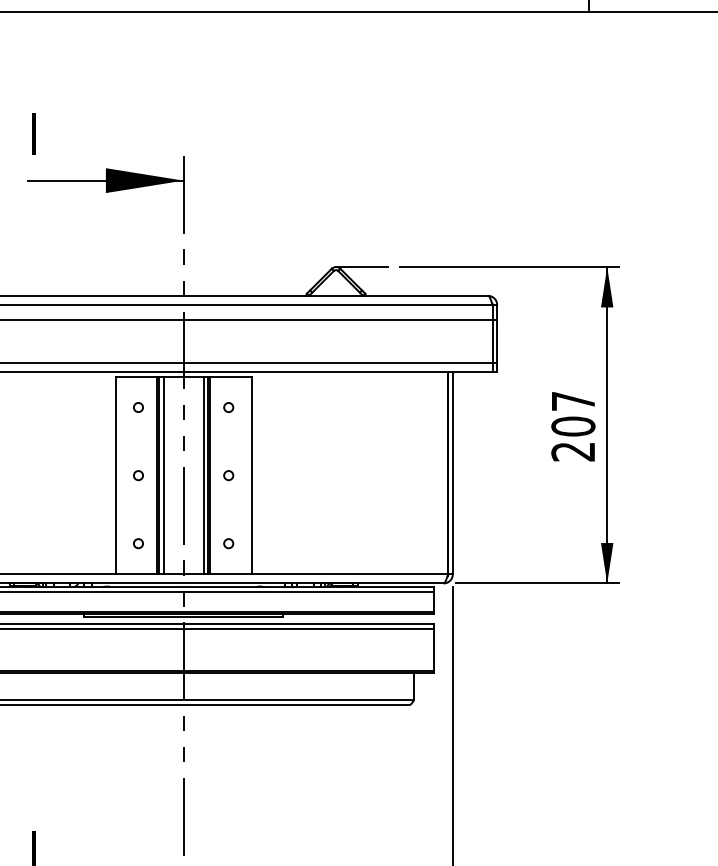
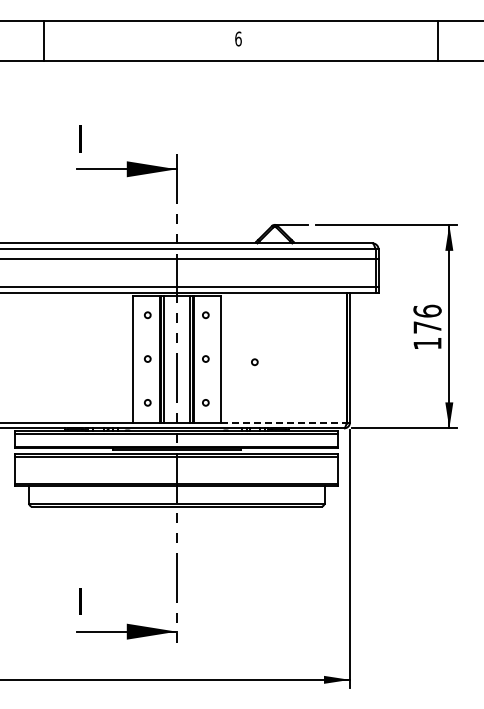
text: (573, 425) -> (427, 326), 207 -> 176
circle: (304, 480) -> (254, 362), added
line: (351, 574) -> (284, 422), solid -> dashed

